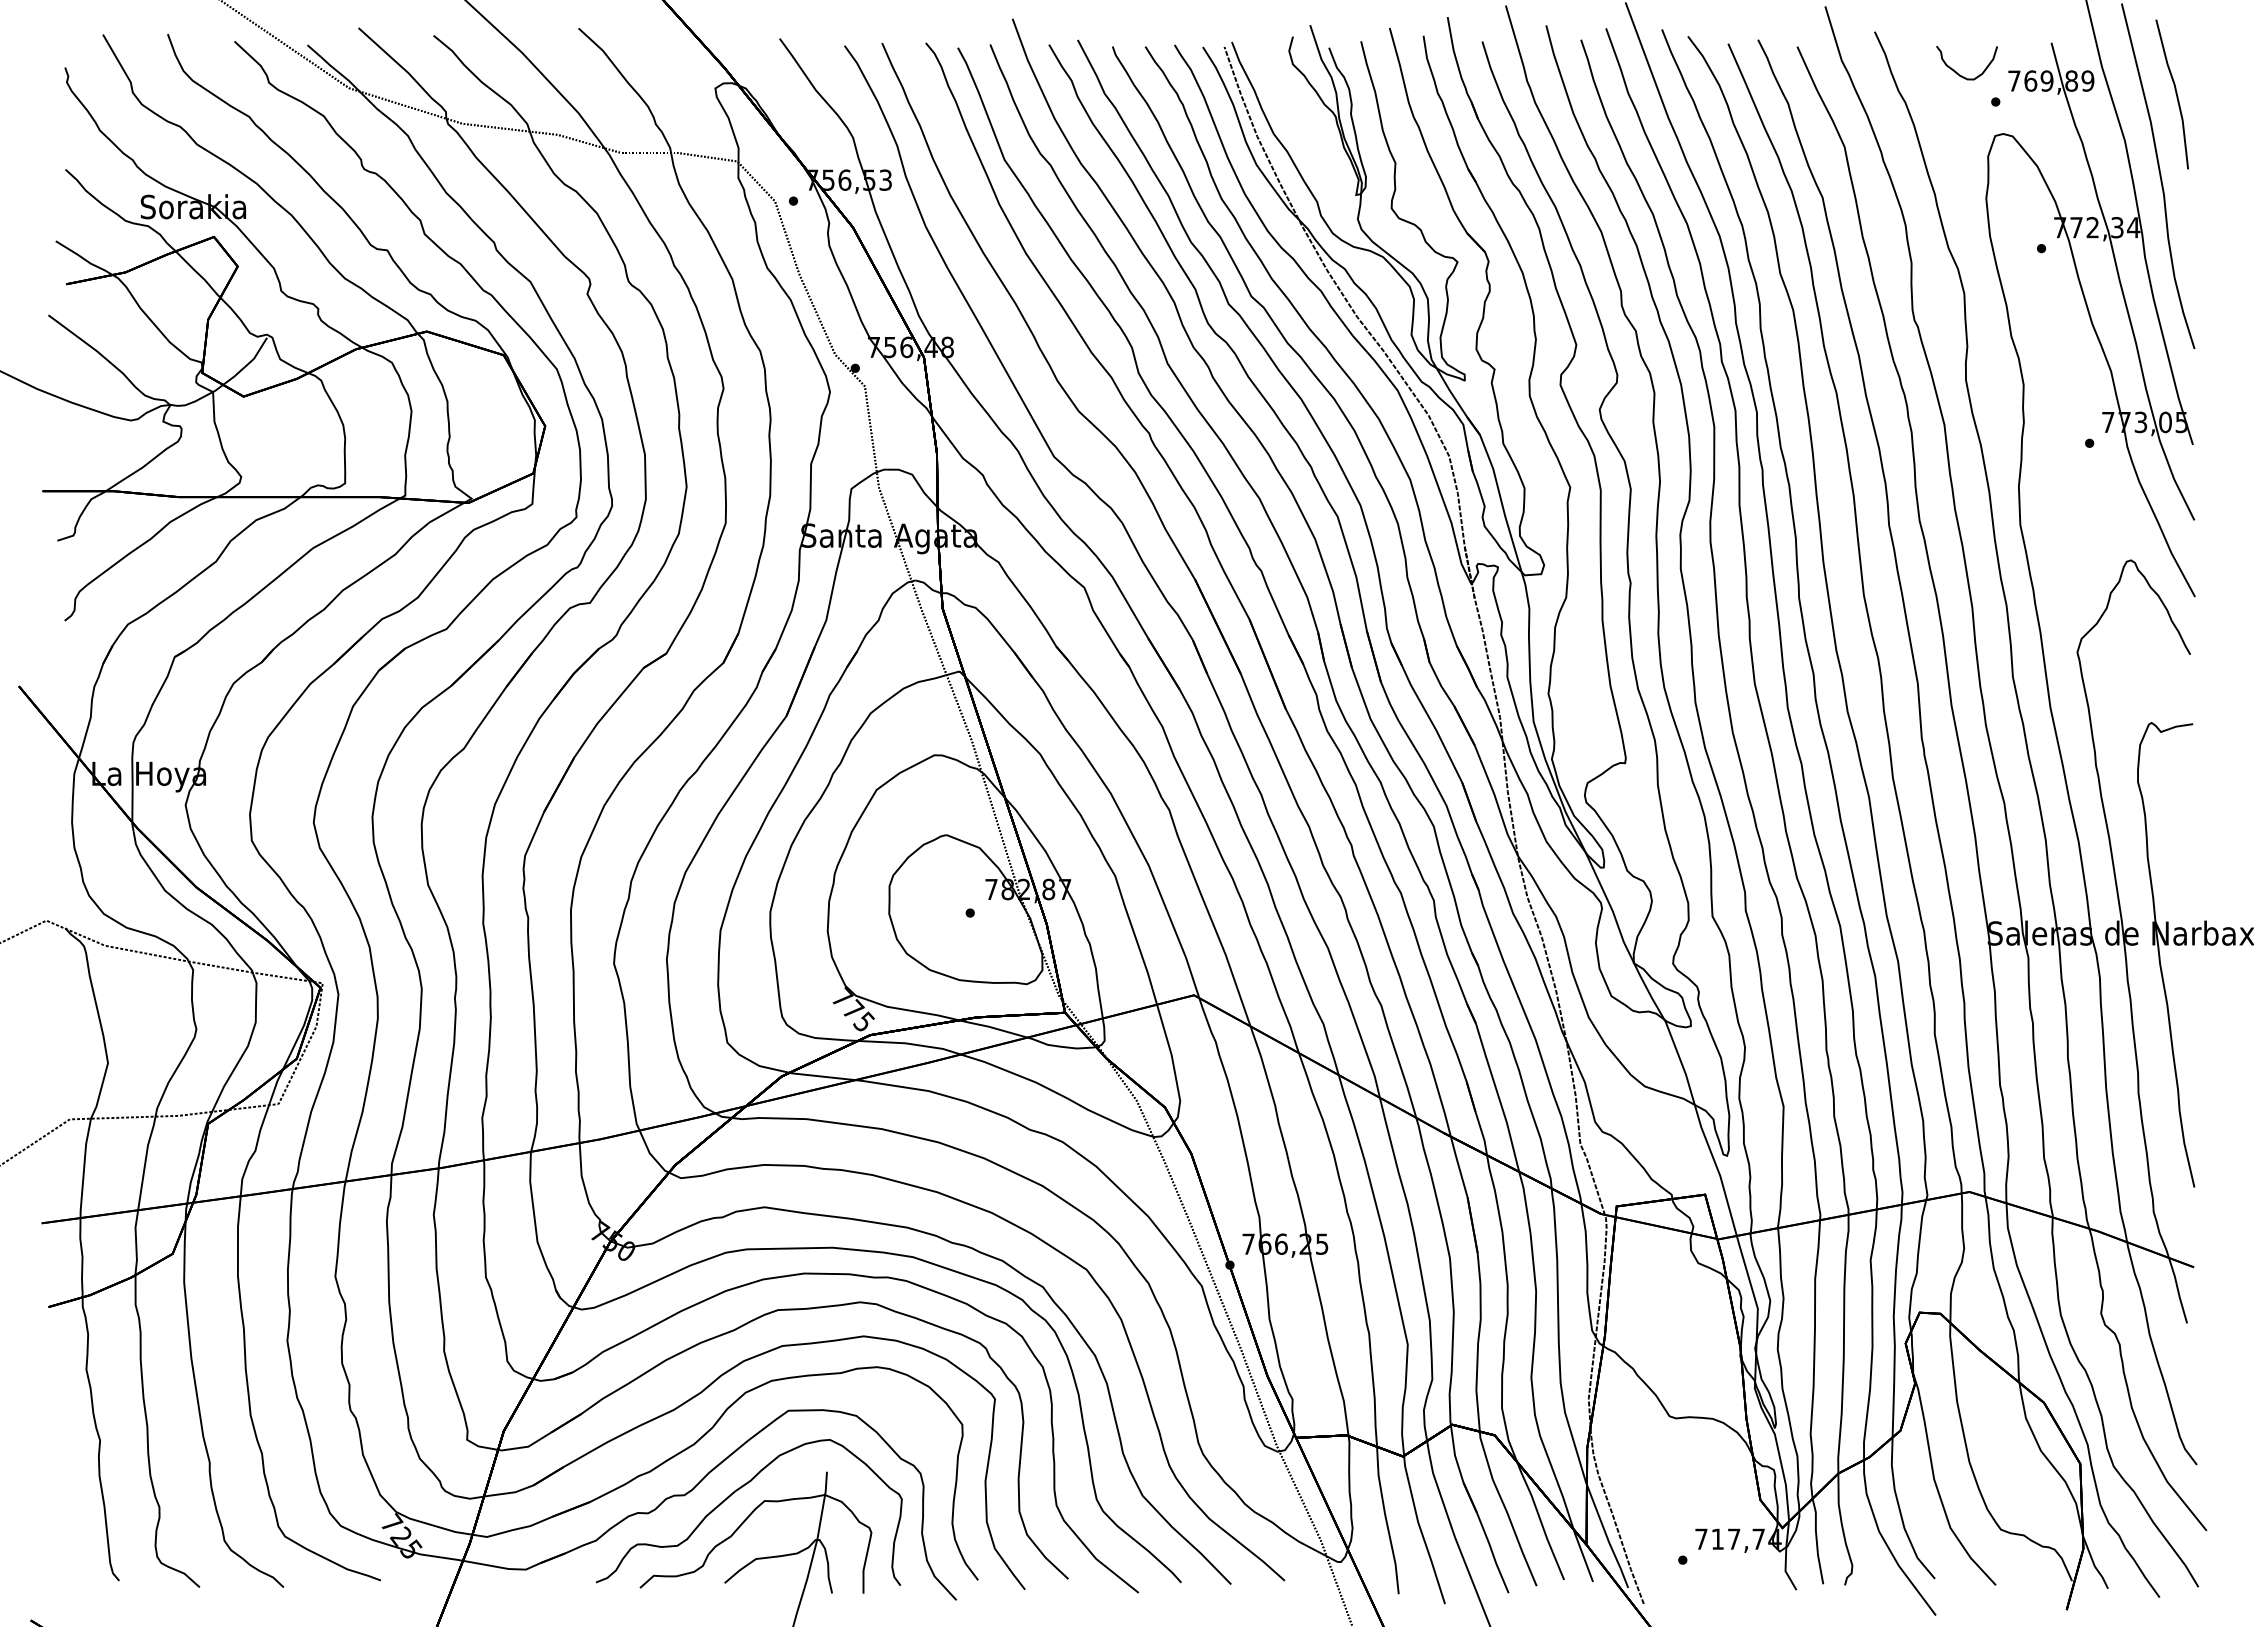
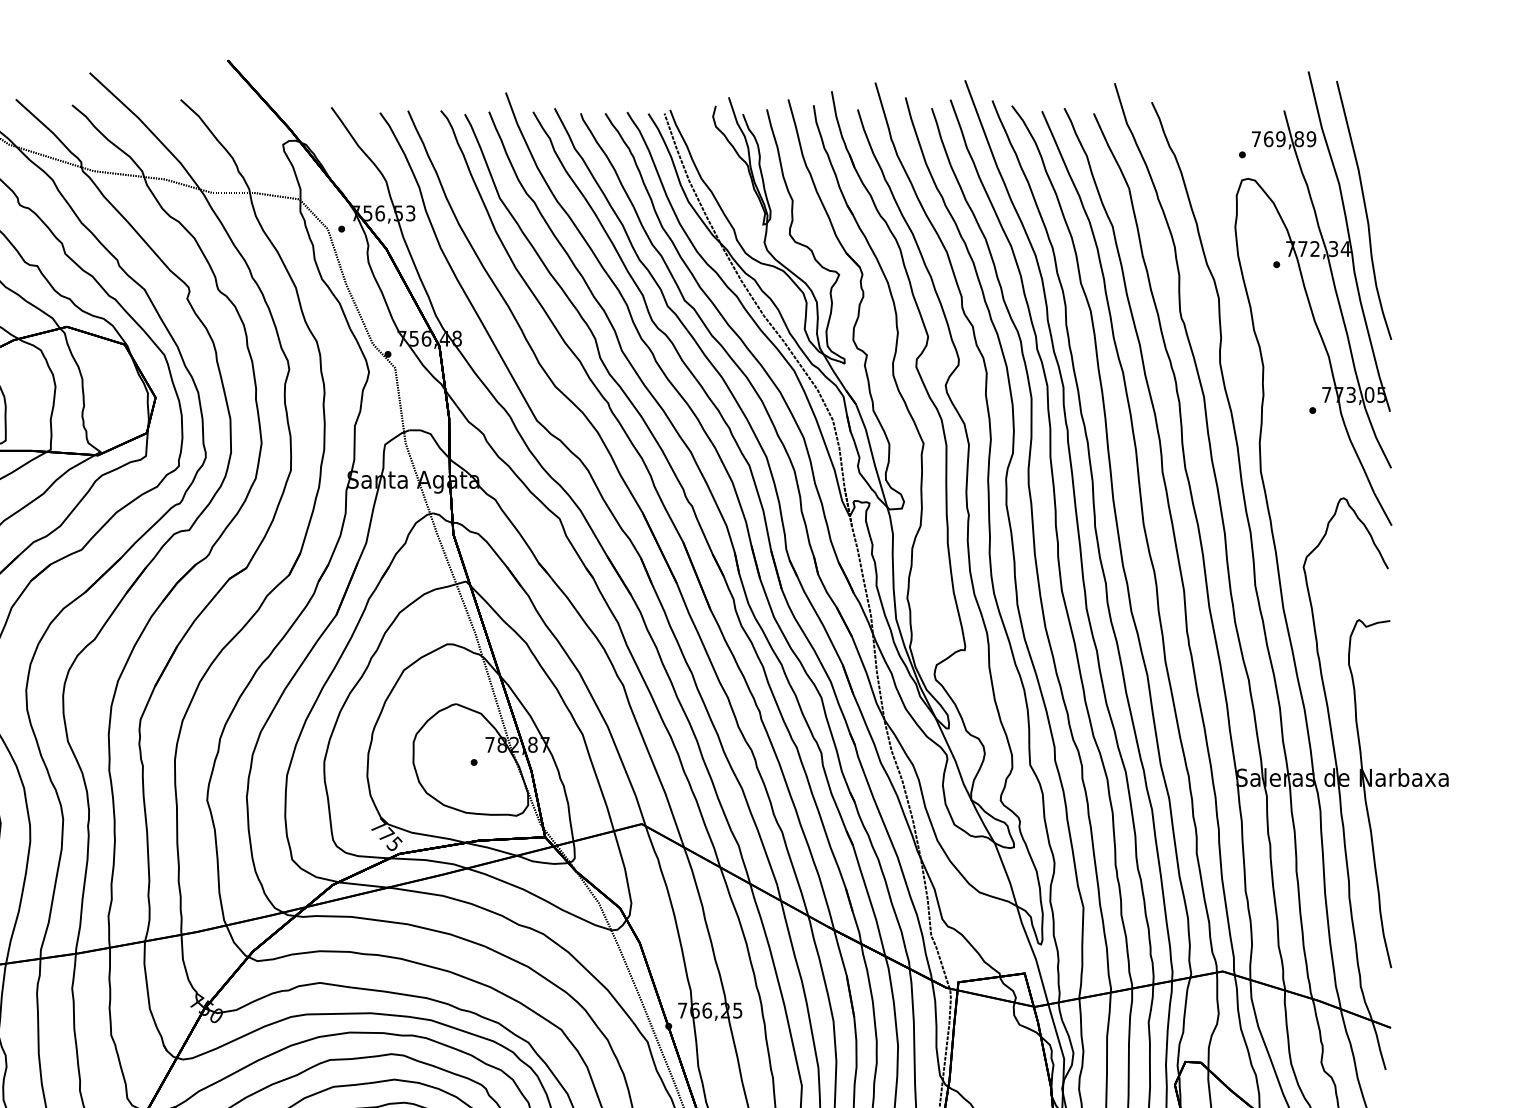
curve: (1960, 74) -> (1216, 134), removed
line: (2175, 94) -> (1377, 149), removed

